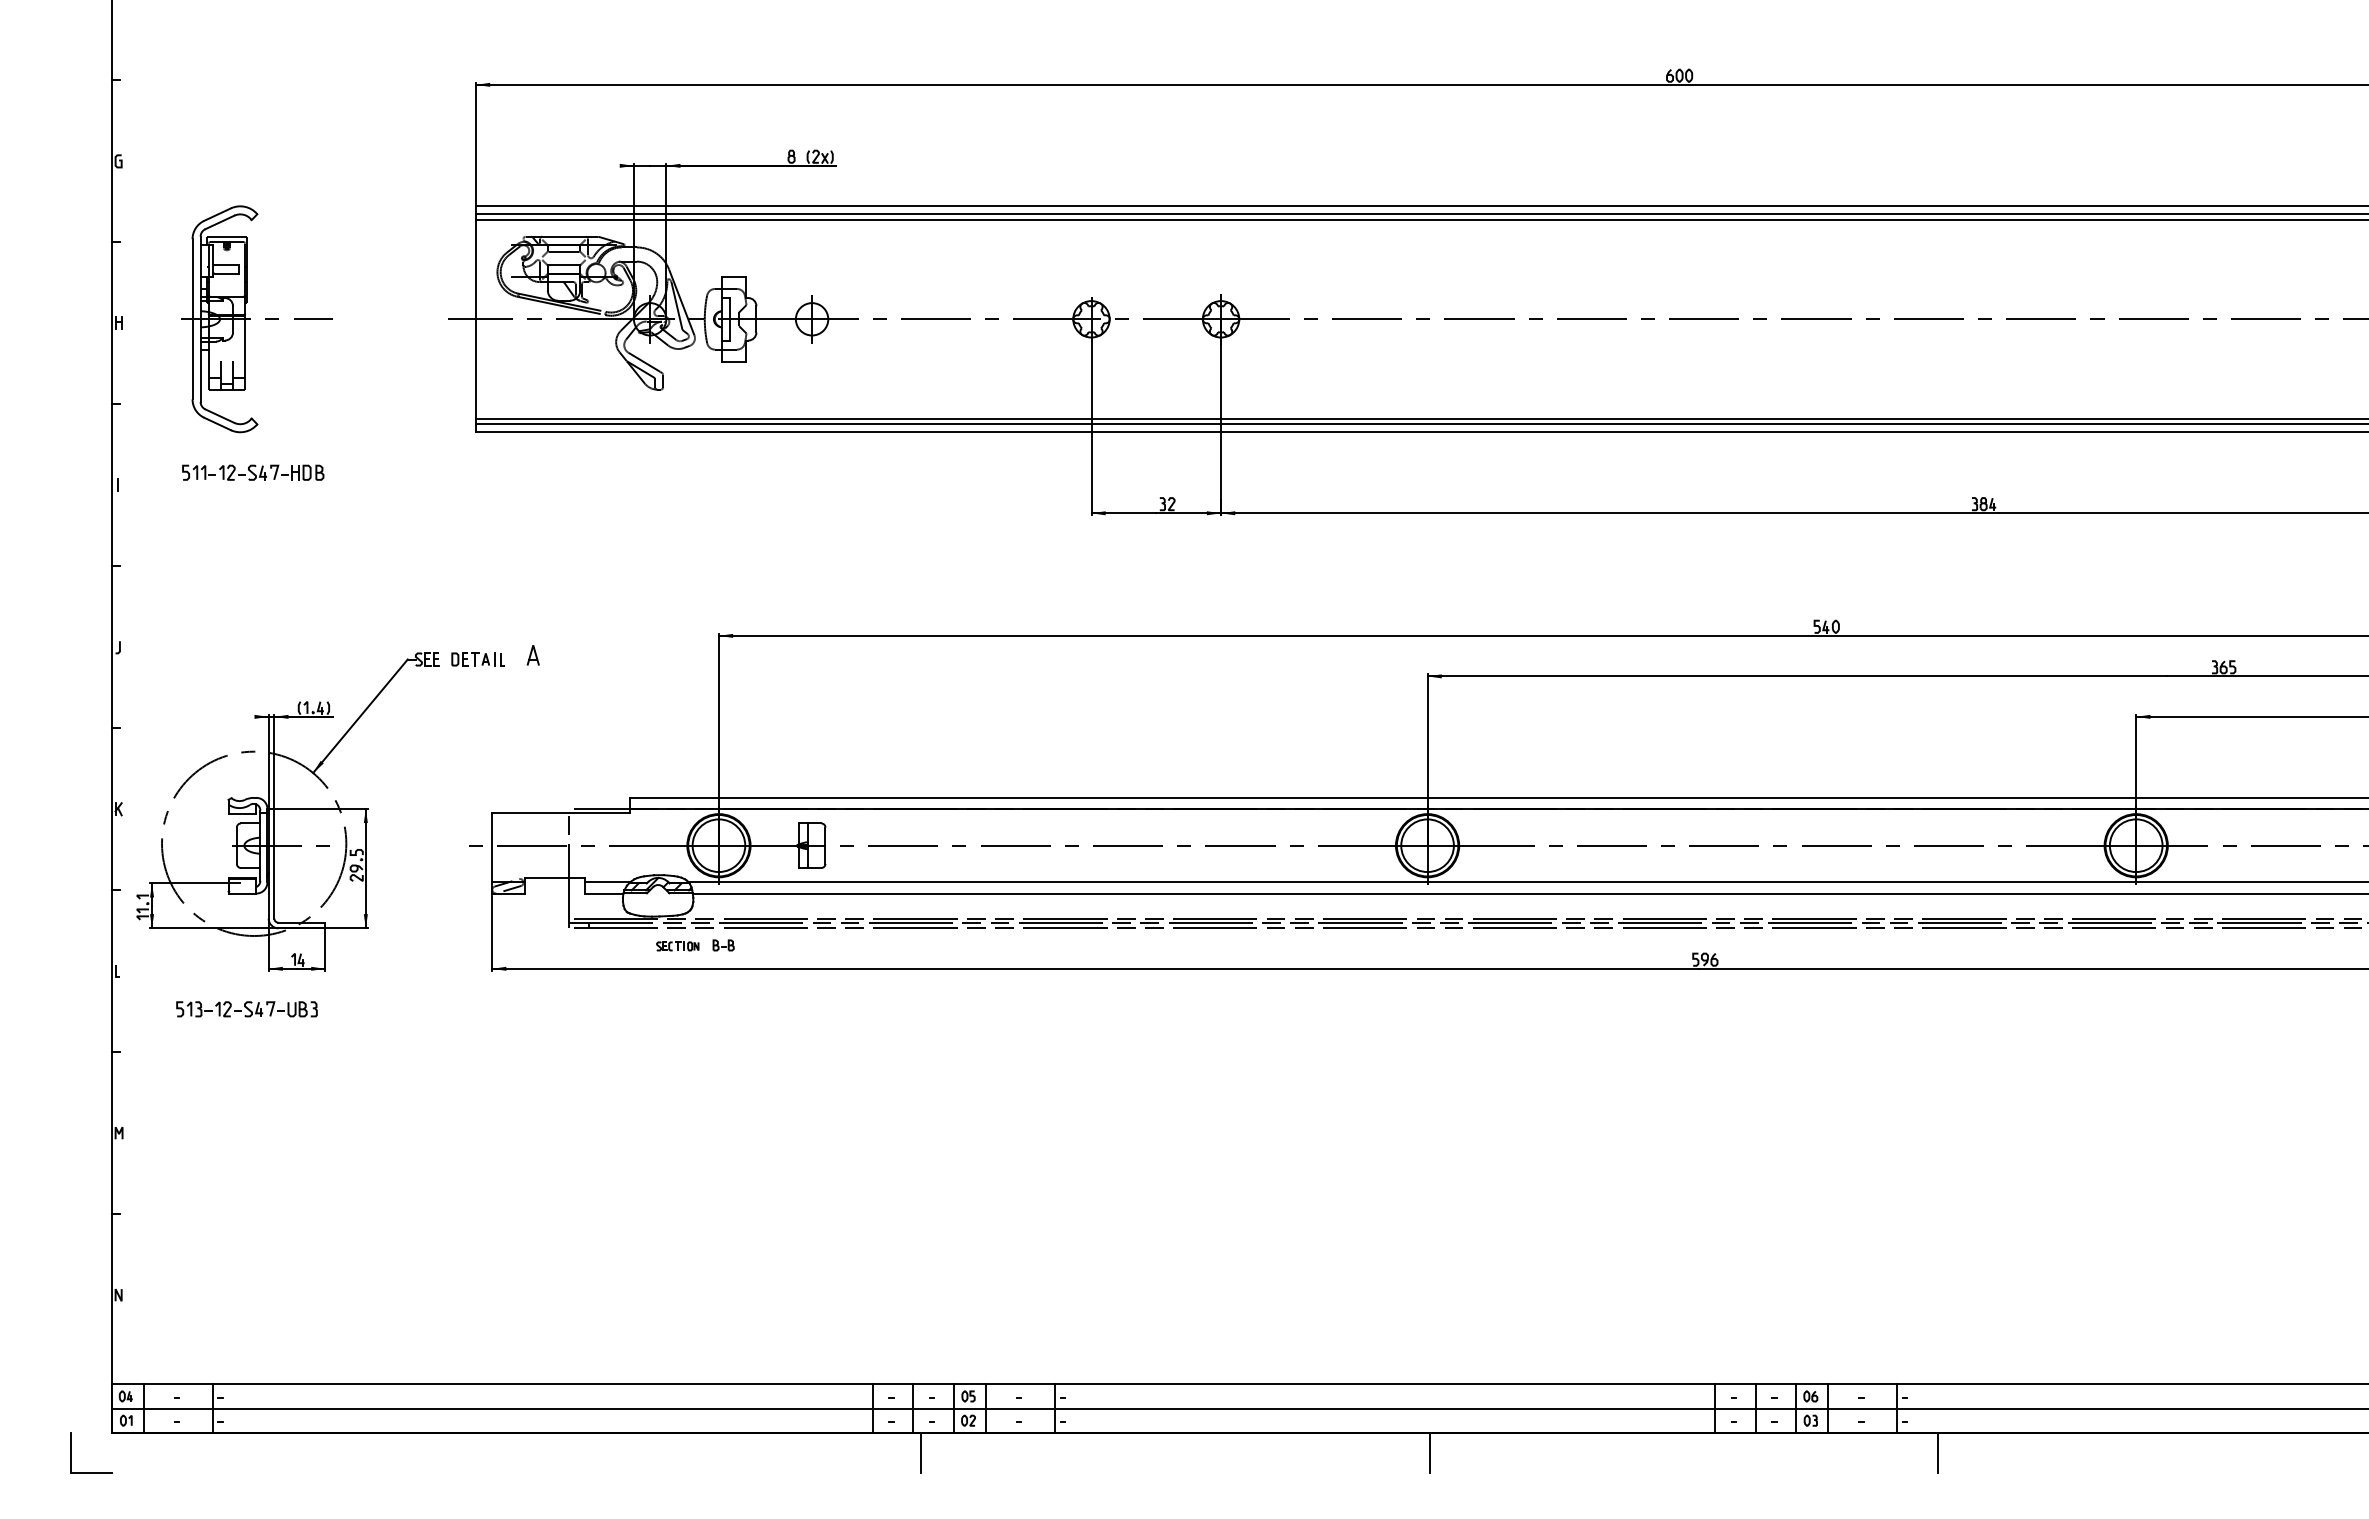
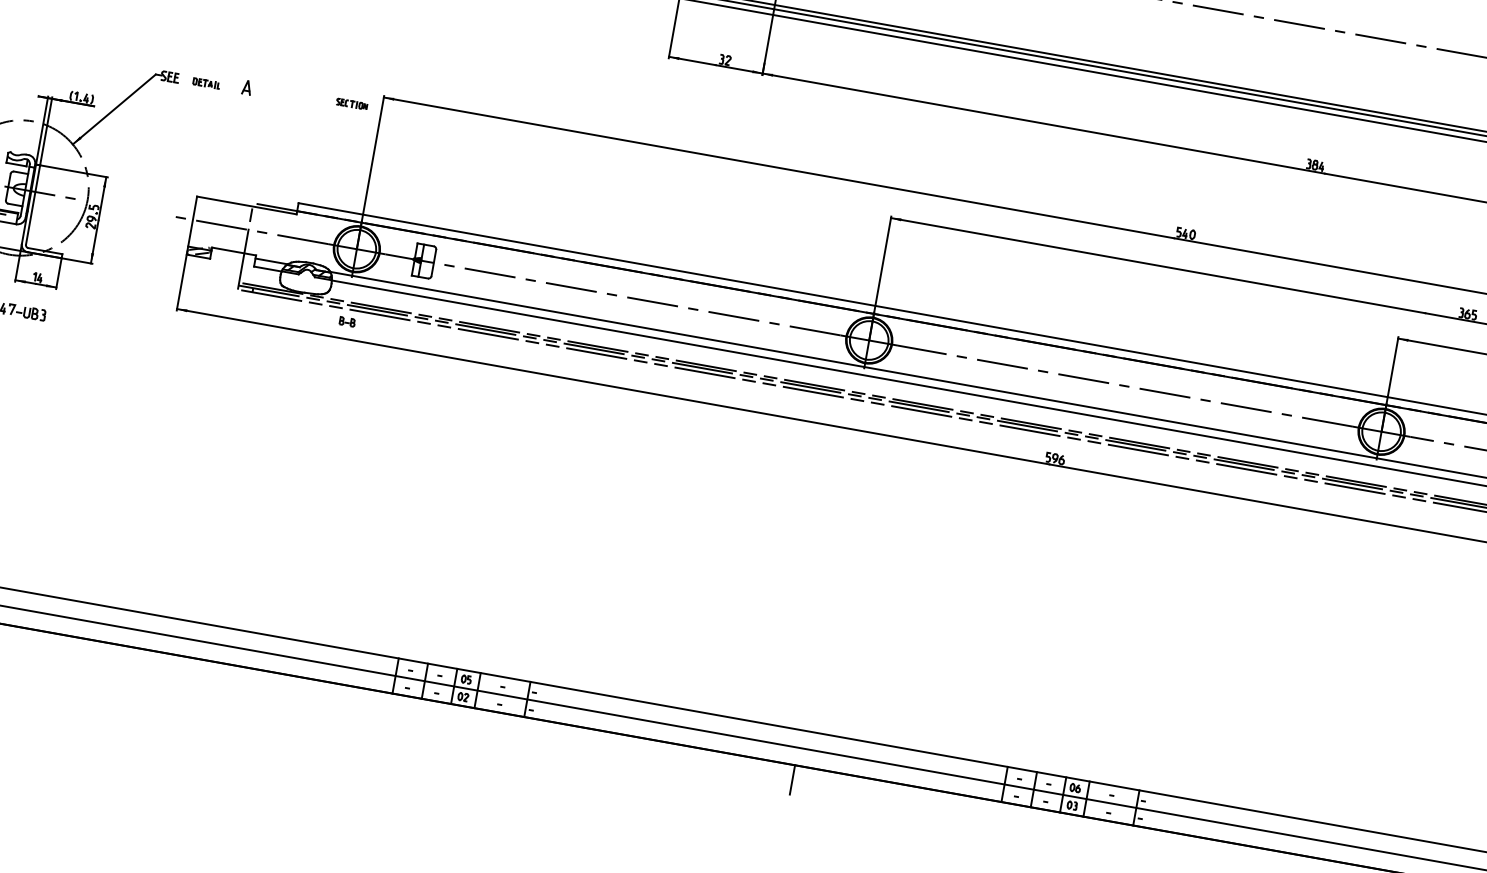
part: (477, 659) -> (206, 83), size x0.7
part: (677, 946) -> (351, 104), moved
line: (921, 1452) -> (425, 714), removed
line: (1937, 1452) -> (1159, 844), removed

